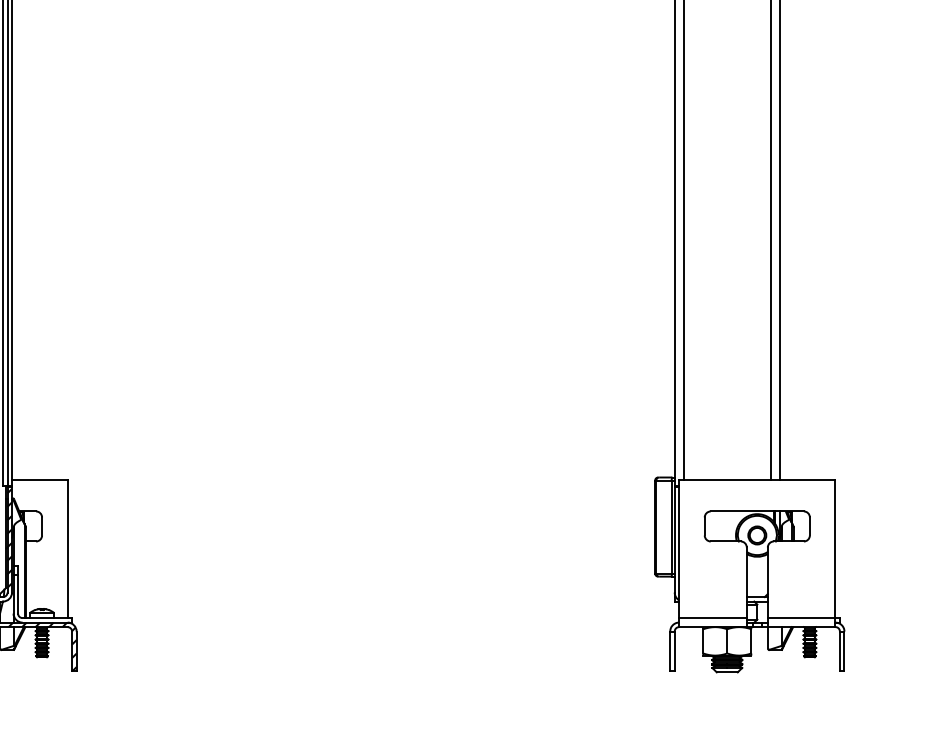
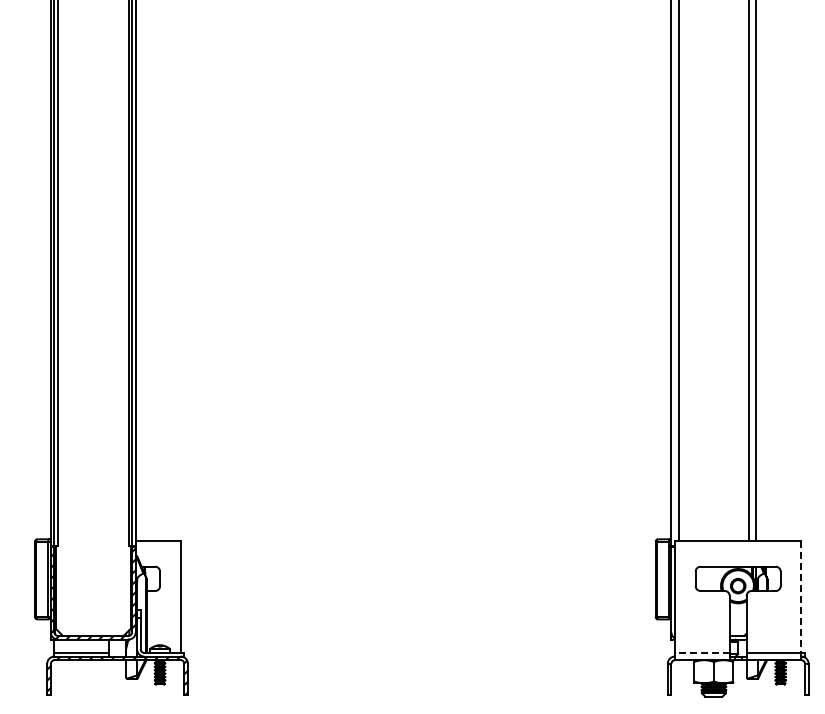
line: (835, 549) -> (801, 597), solid -> dashed
line: (711, 617) -> (701, 652), solid -> dashed

